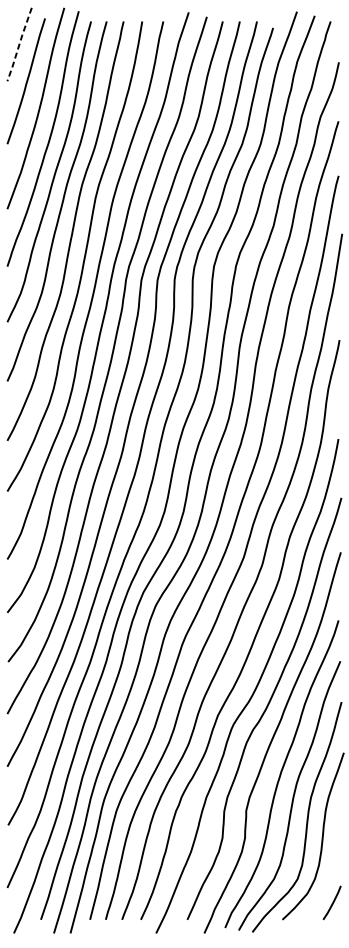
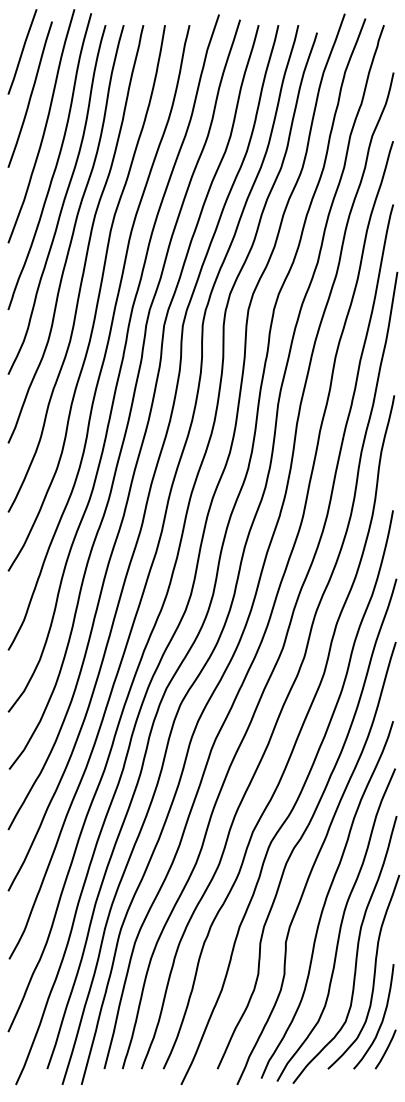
line: (19, 45) -> (22, 52), dashed -> solid
curve: (328, 878) -> (381, 1020), added

